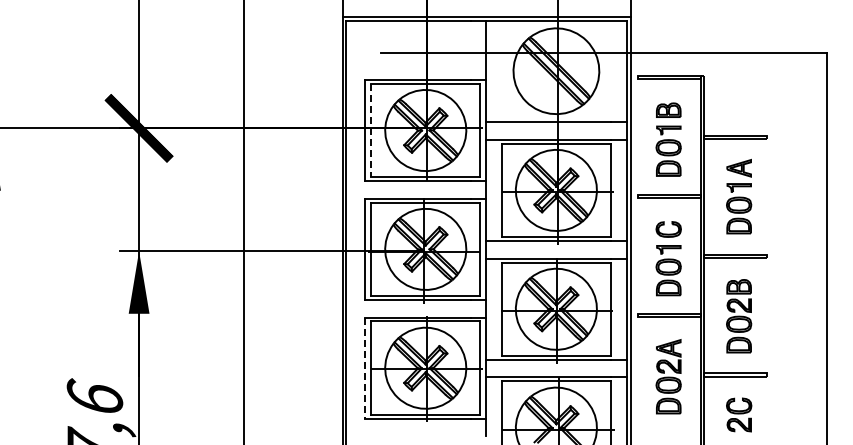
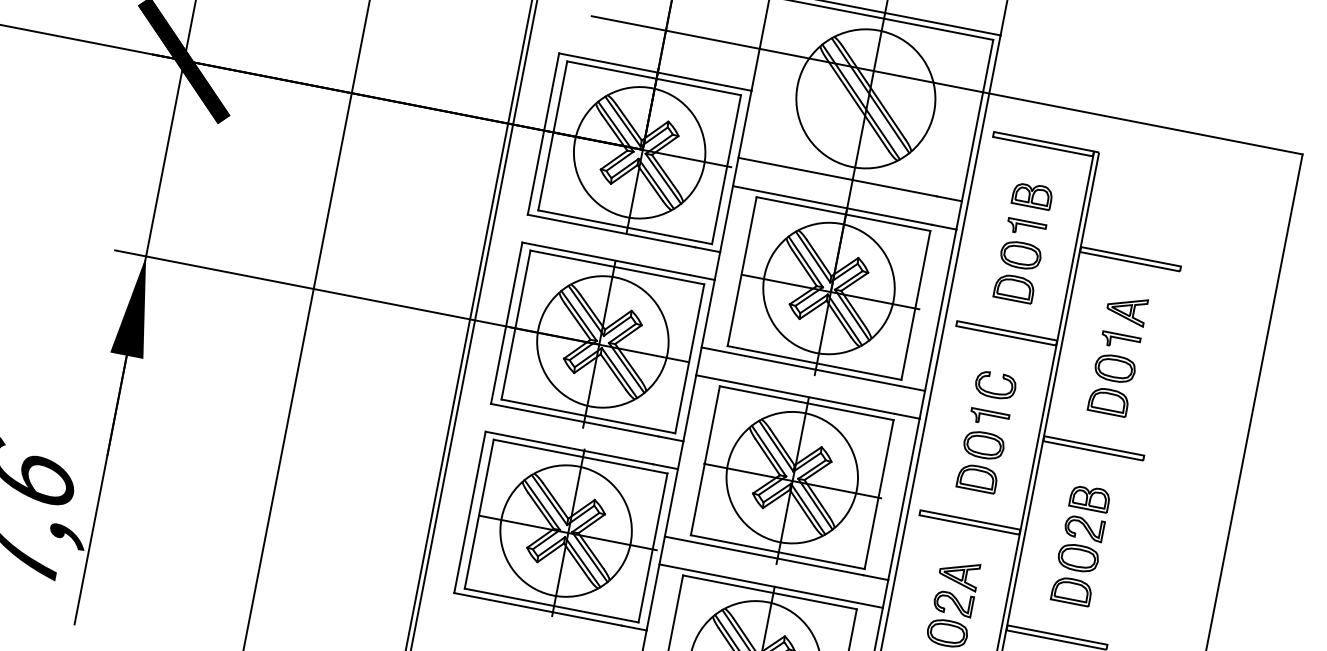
line: (371, 130) -> (553, 135), dashed -> solid
line: (365, 368) -> (470, 512), dashed -> solid

